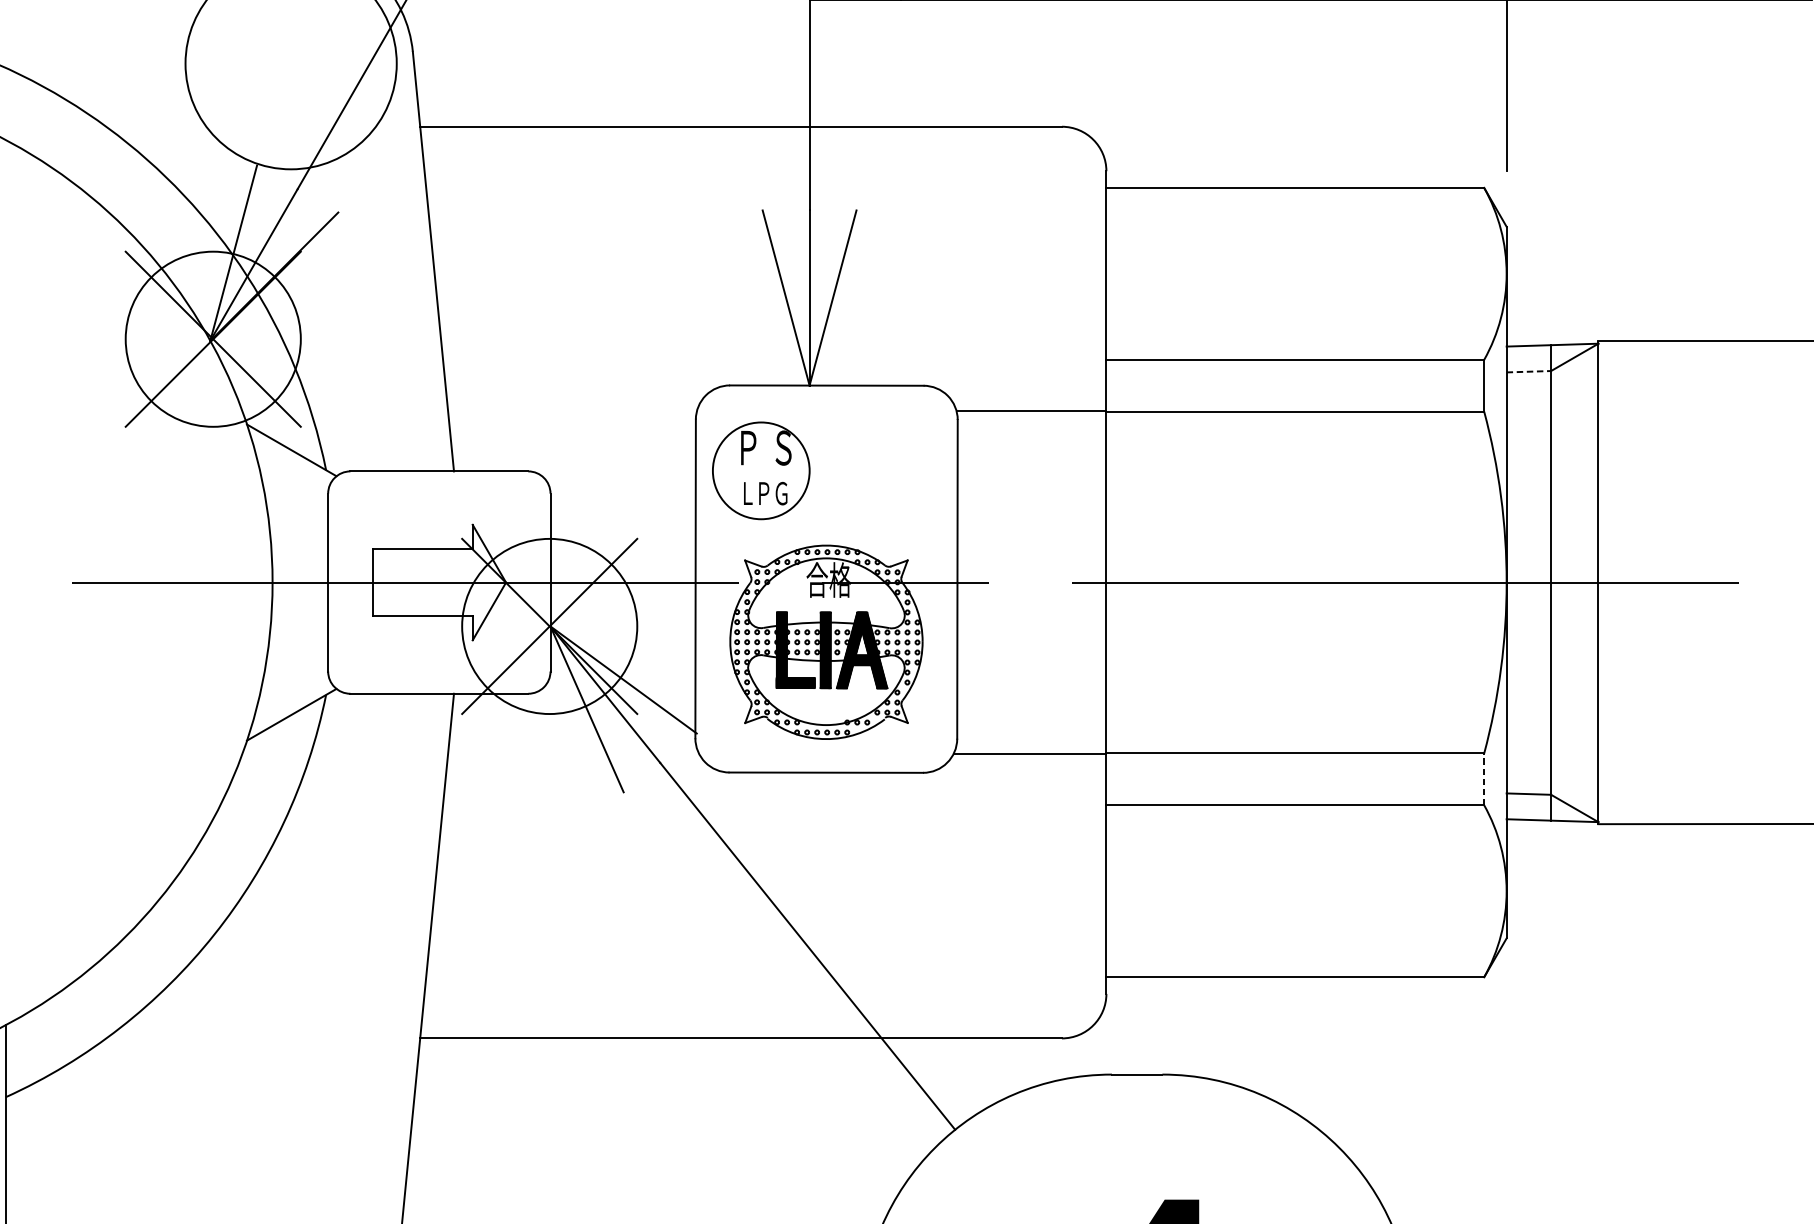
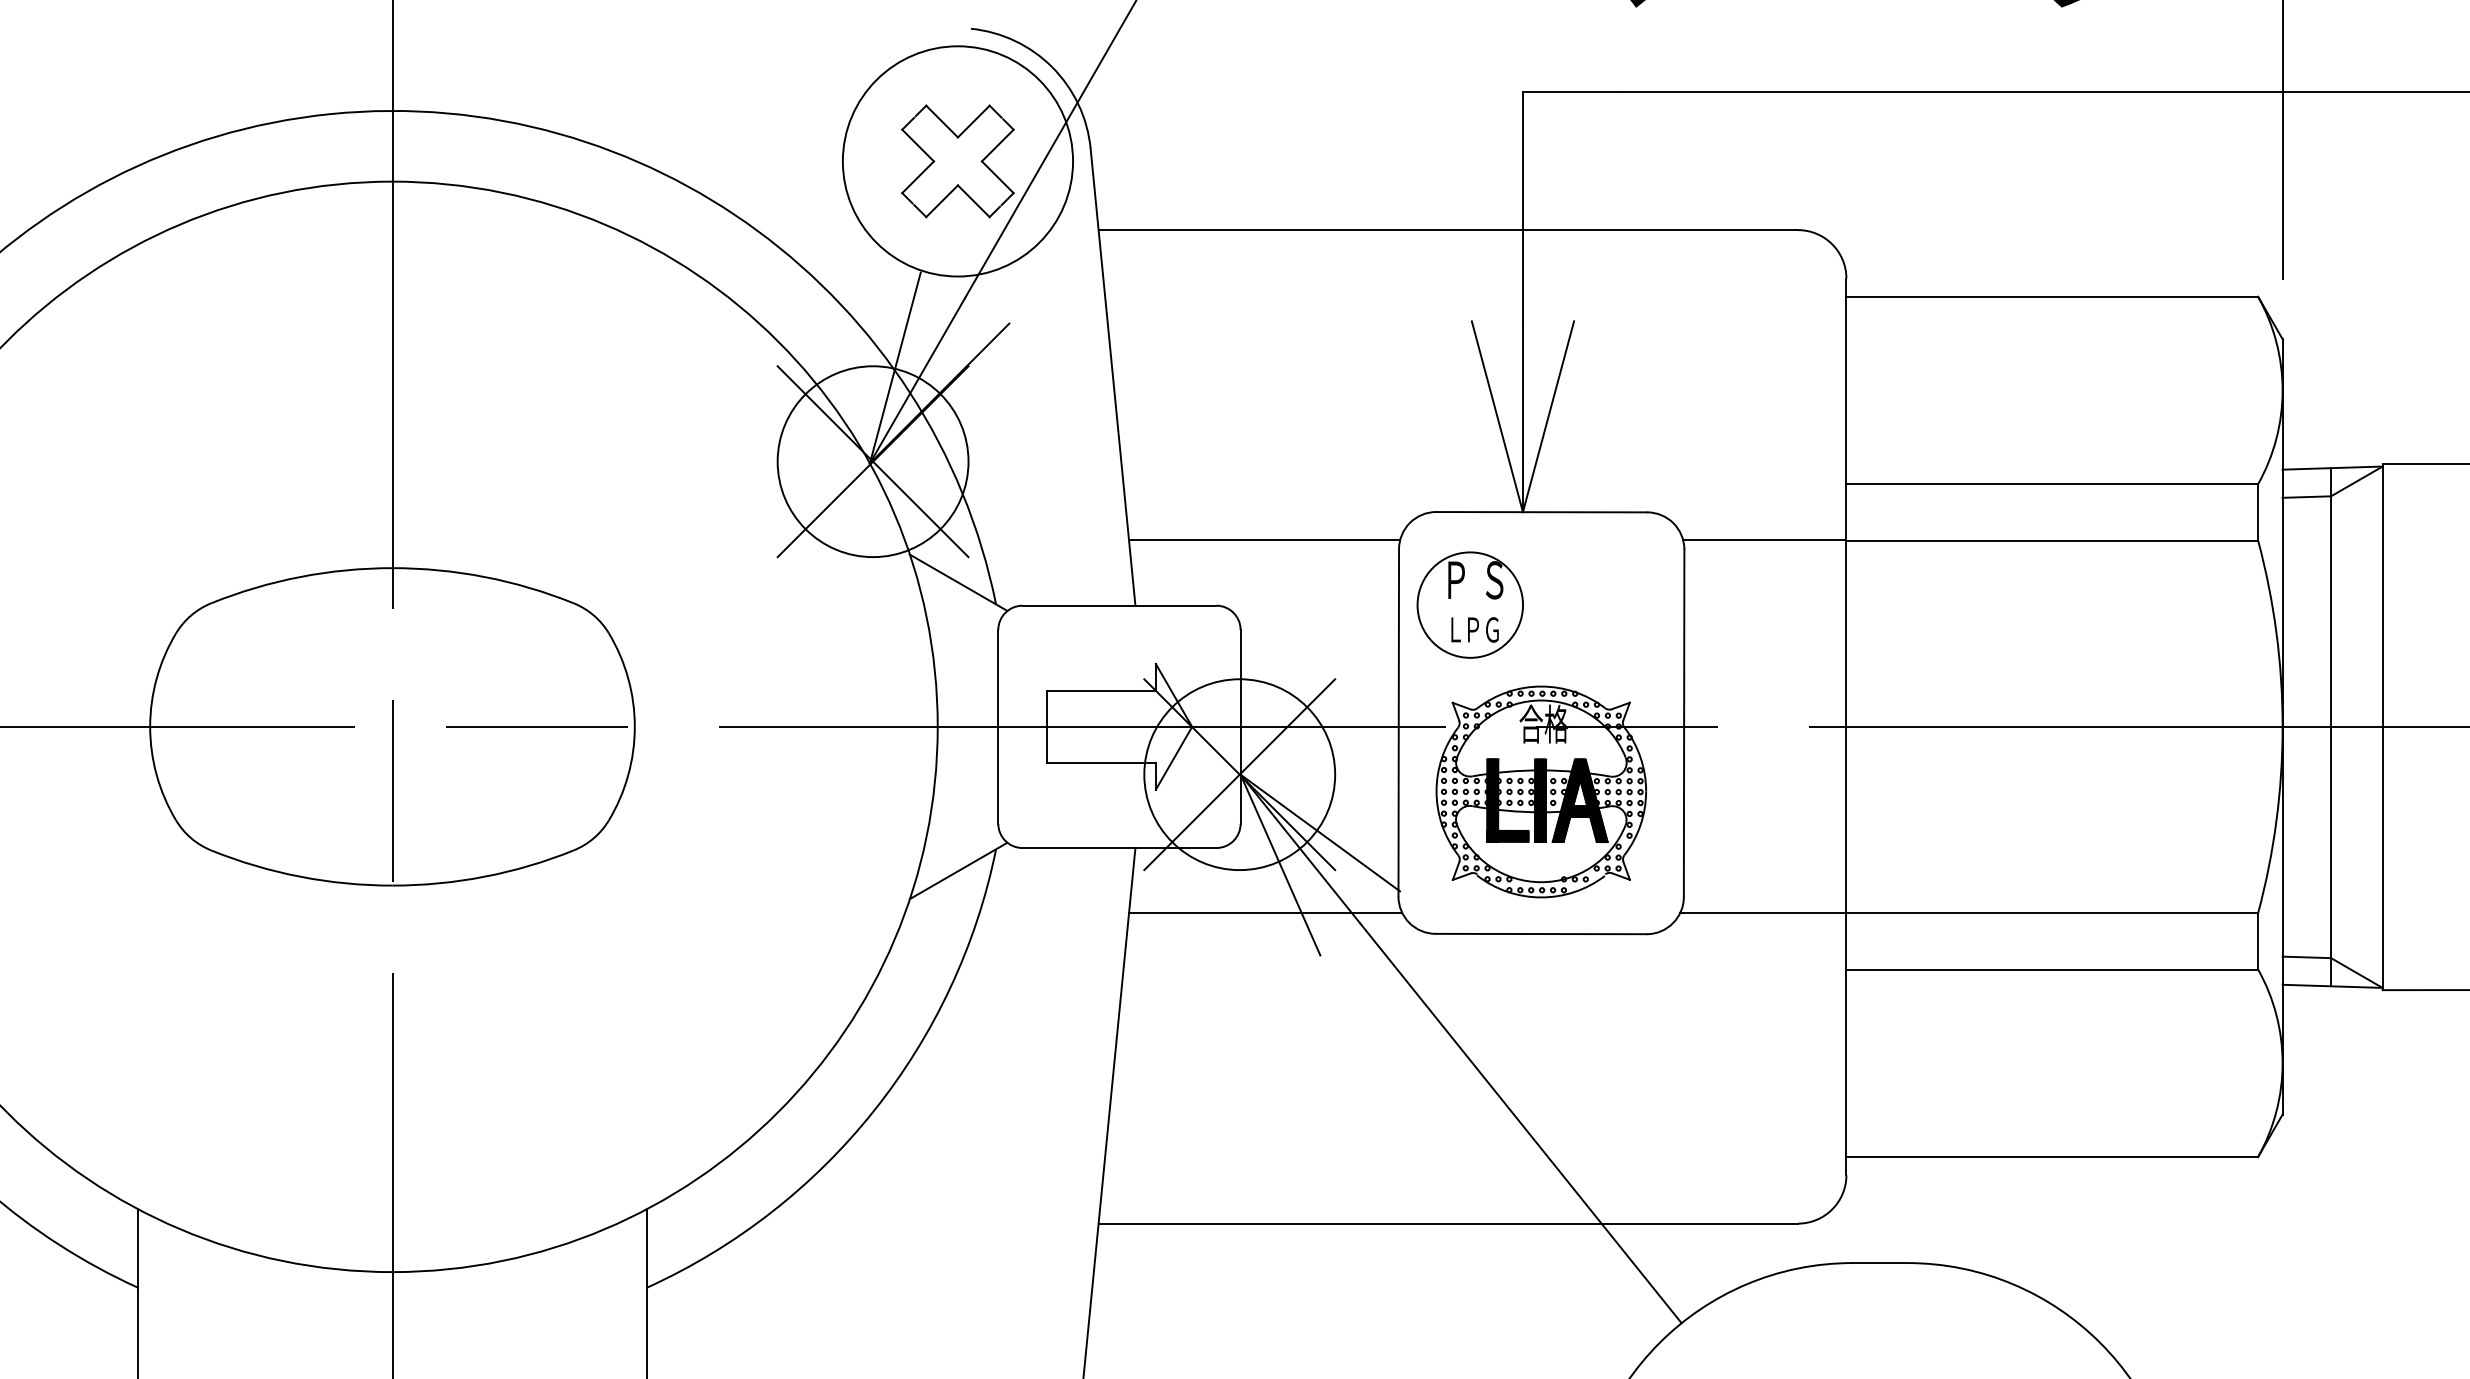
part: (290, 63) -> (957, 161), added
line: (1529, 372) -> (2307, 497), dashed -> solid
line: (572, 411) -> (1264, 540), added
line: (573, 753) -> (1265, 913), added
line: (1484, 778) -> (2258, 940), dashed -> solid

